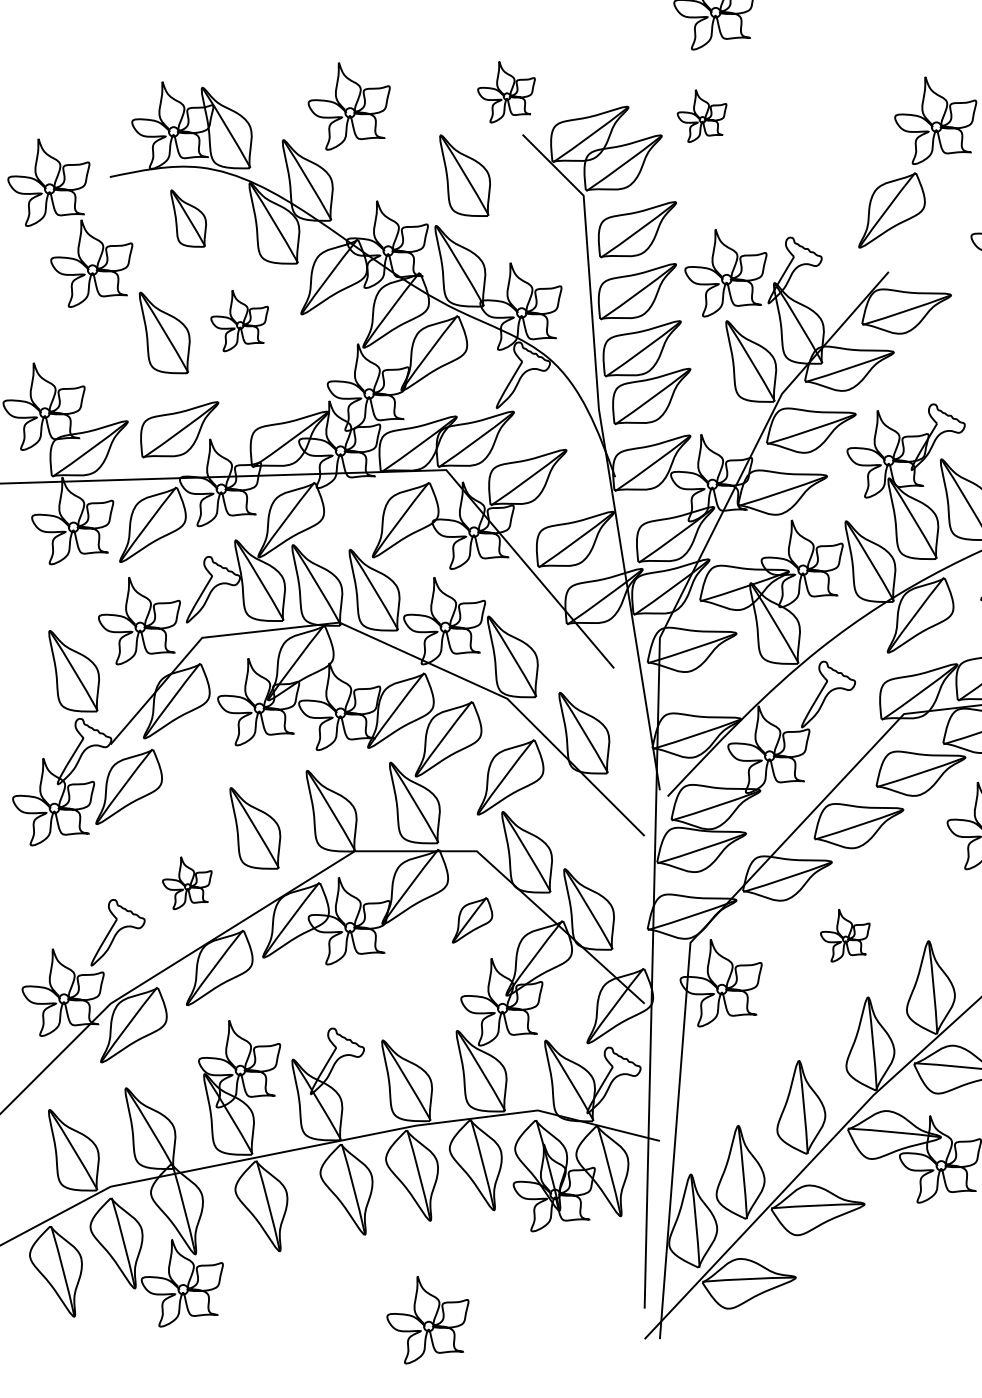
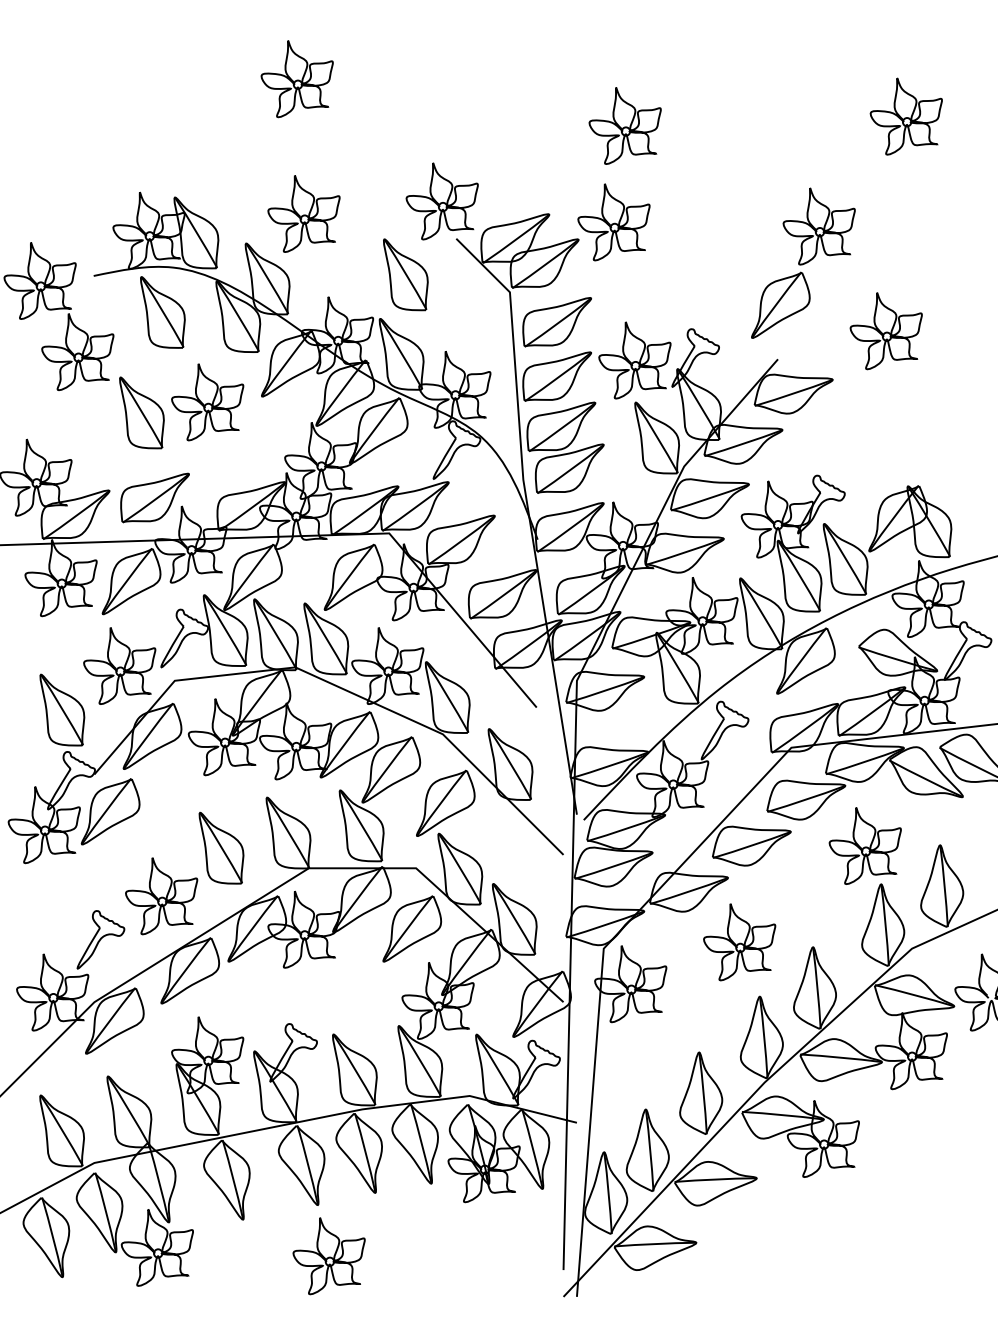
part: (505, 92) -> (441, 201), size x1.43
part: (701, 116) -> (613, 222), size x1.67
part: (188, 218) -> (162, 312), size x1.43
part: (239, 321) -> (207, 402), size x1.43
part: (187, 883) -> (161, 896), size x1.67
part: (472, 919) -> (412, 928), size x1.67
part: (844, 935) -> (739, 942), size x1.67
part: (427, 1320) -> (328, 1256), moved

